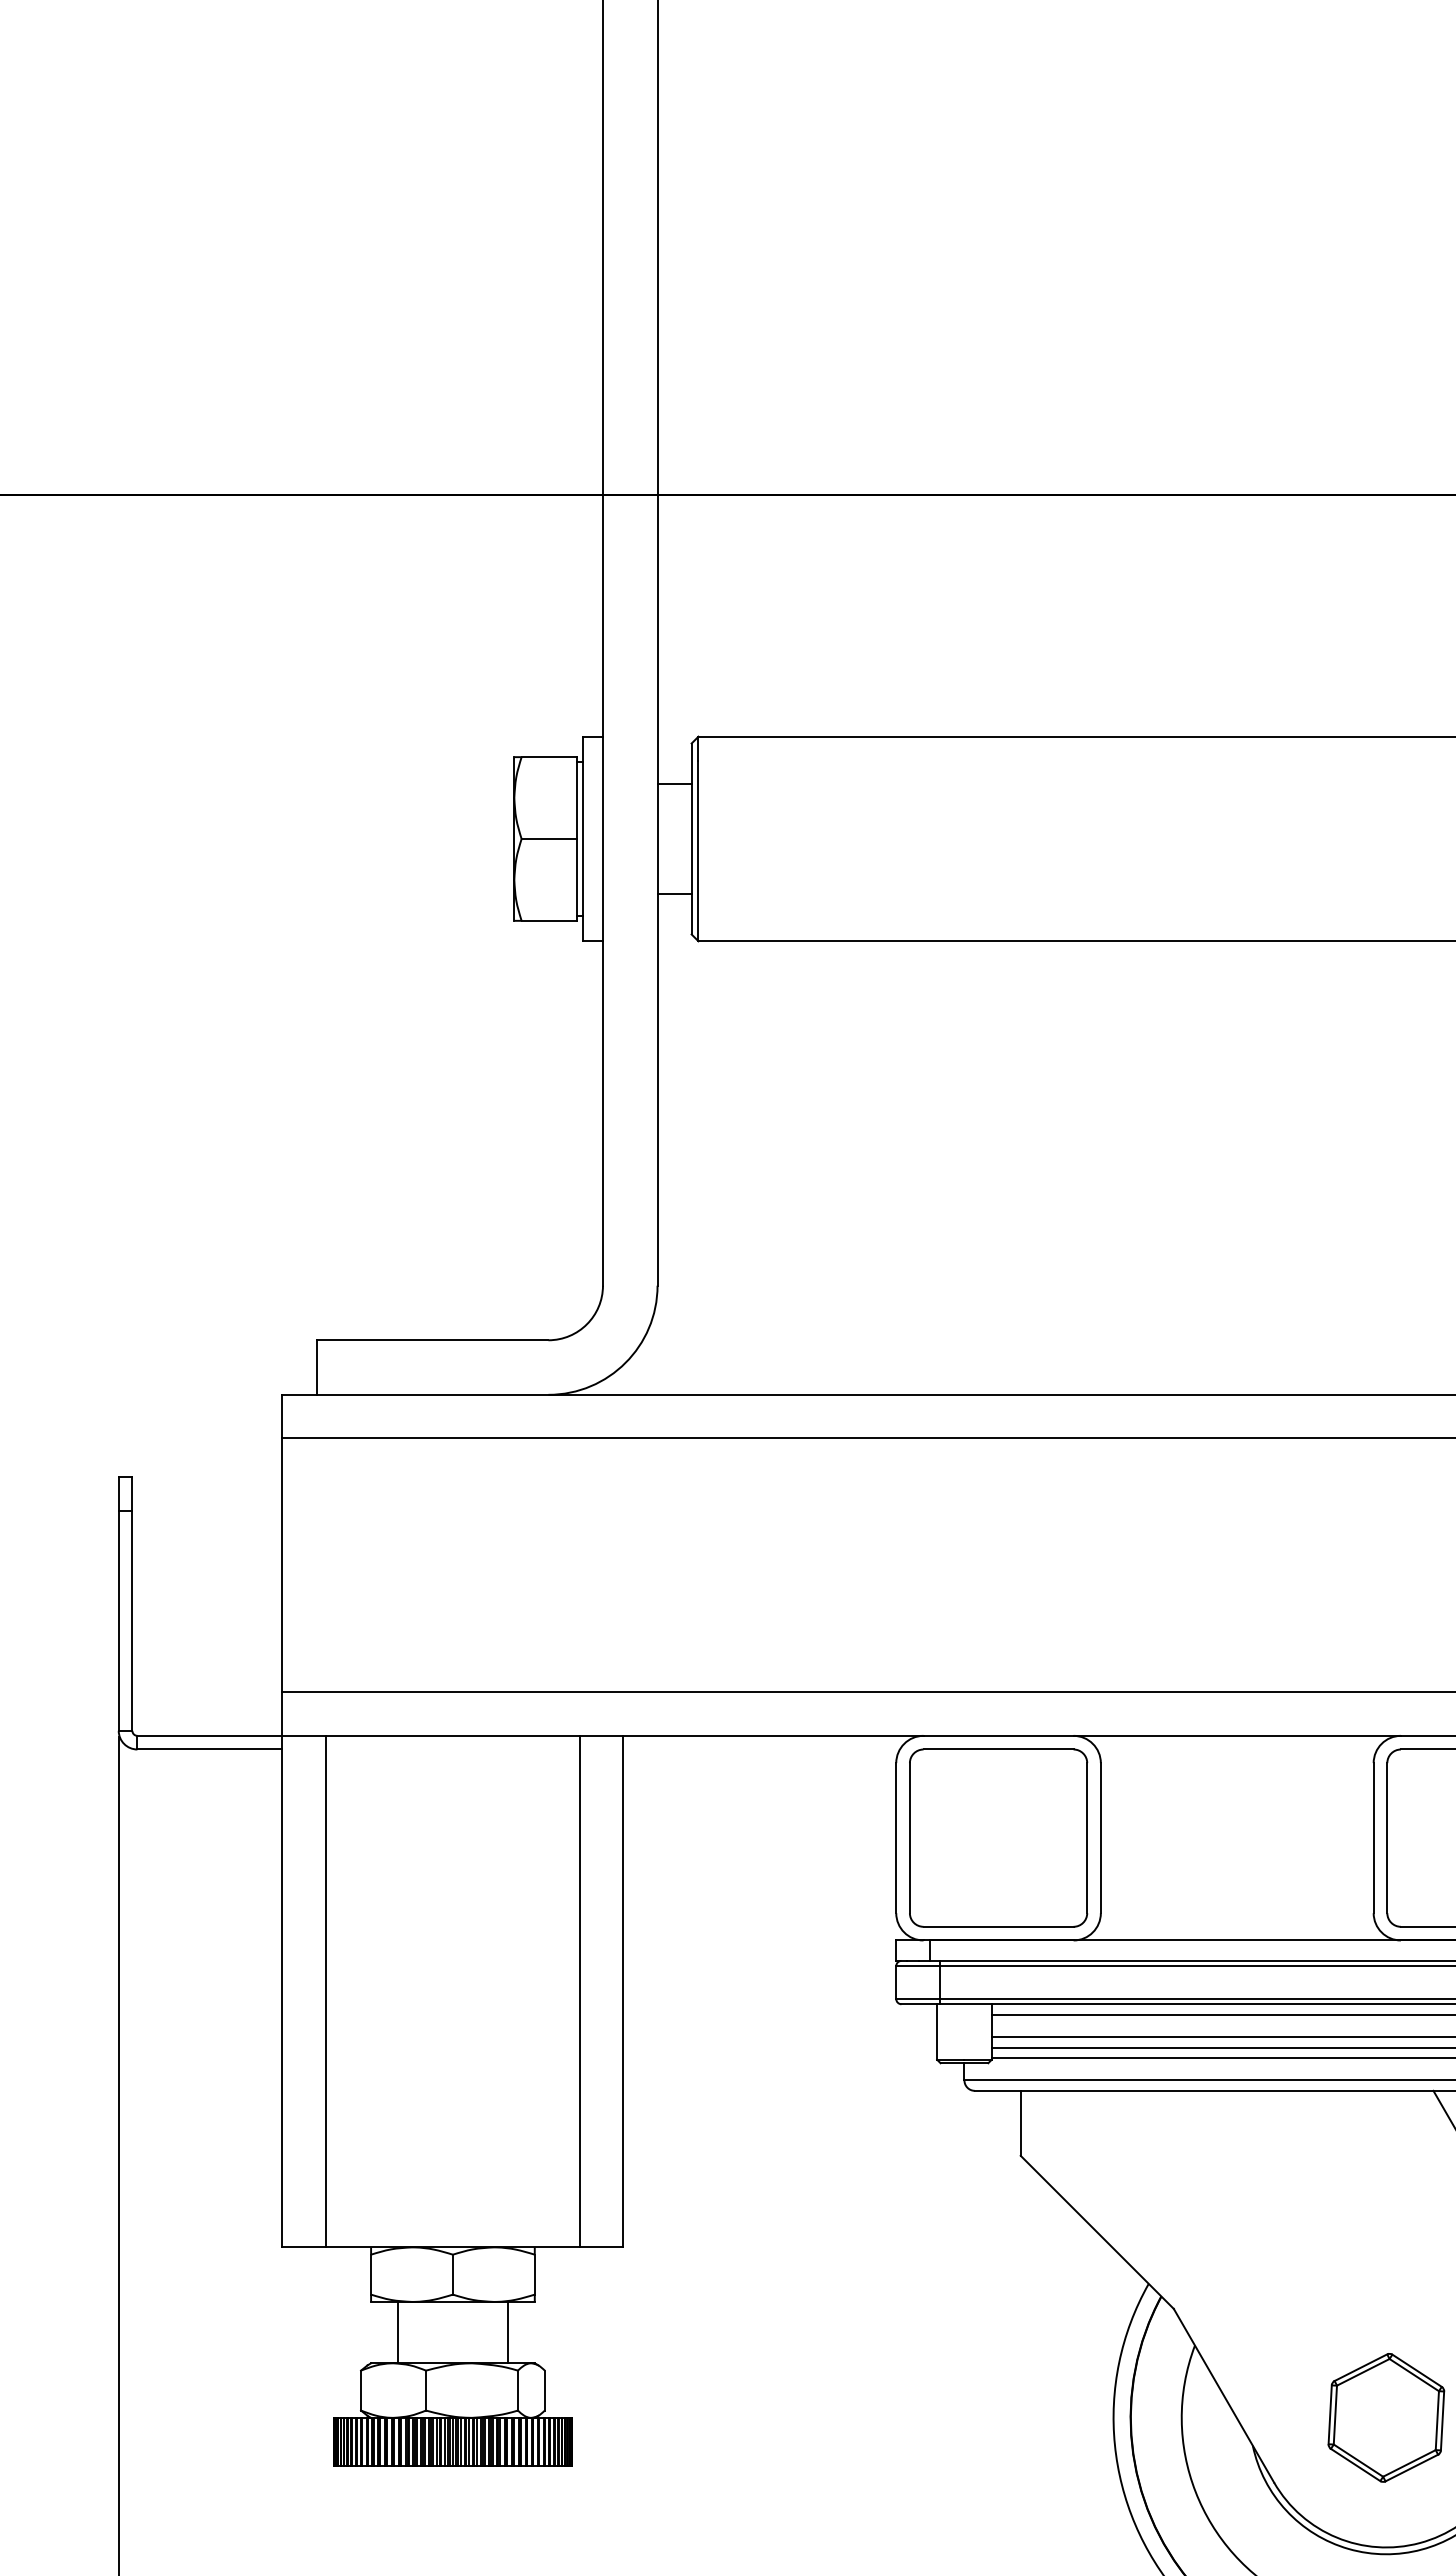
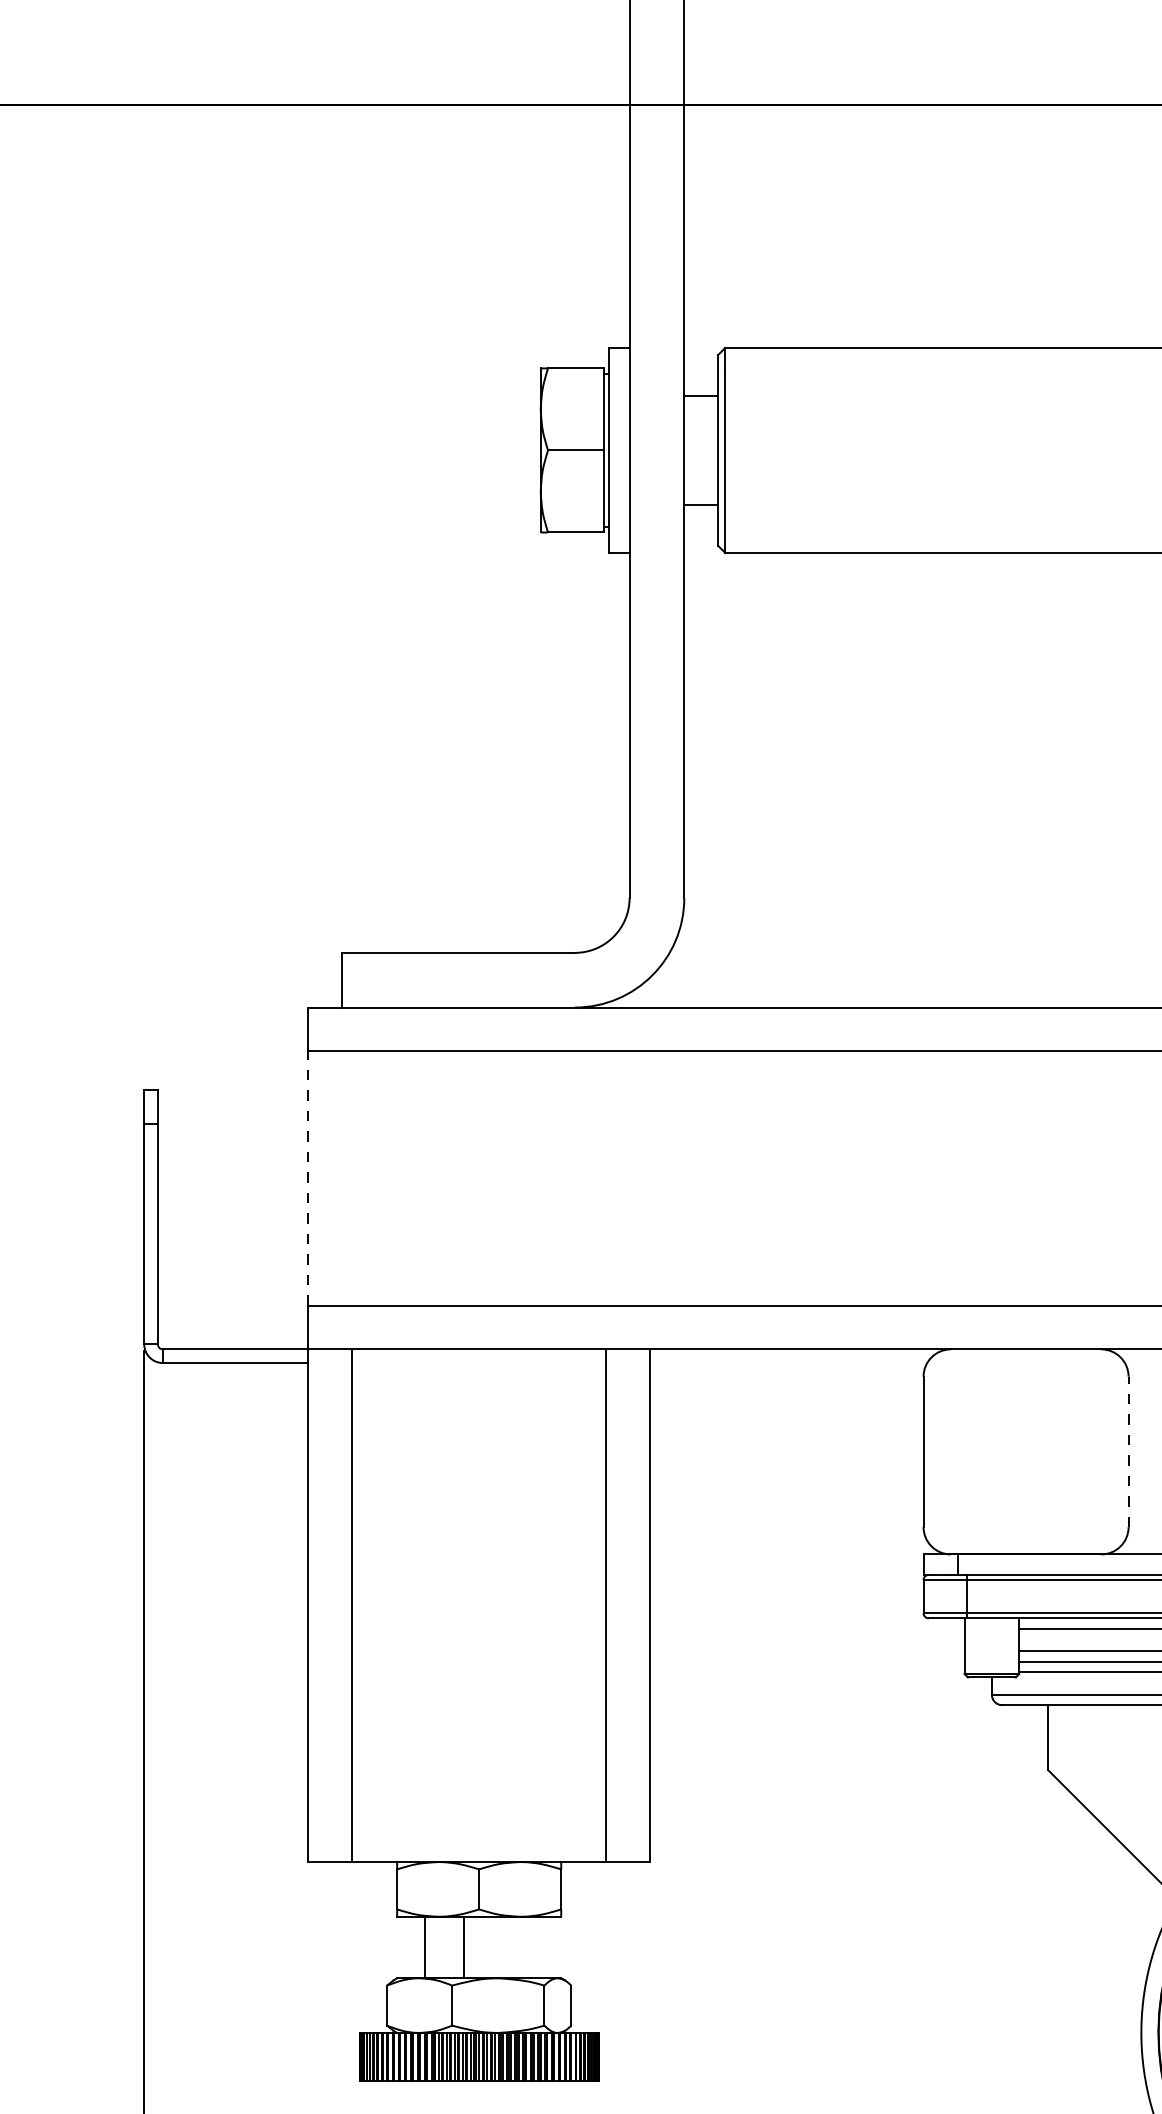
line: (282, 1565) -> (308, 1178), solid -> dashed
part: (998, 1837) -> (1026, 1451), removed
line: (1100, 1837) -> (1128, 1451), solid -> dashed
line: (507, 2332) -> (463, 1947), moved

